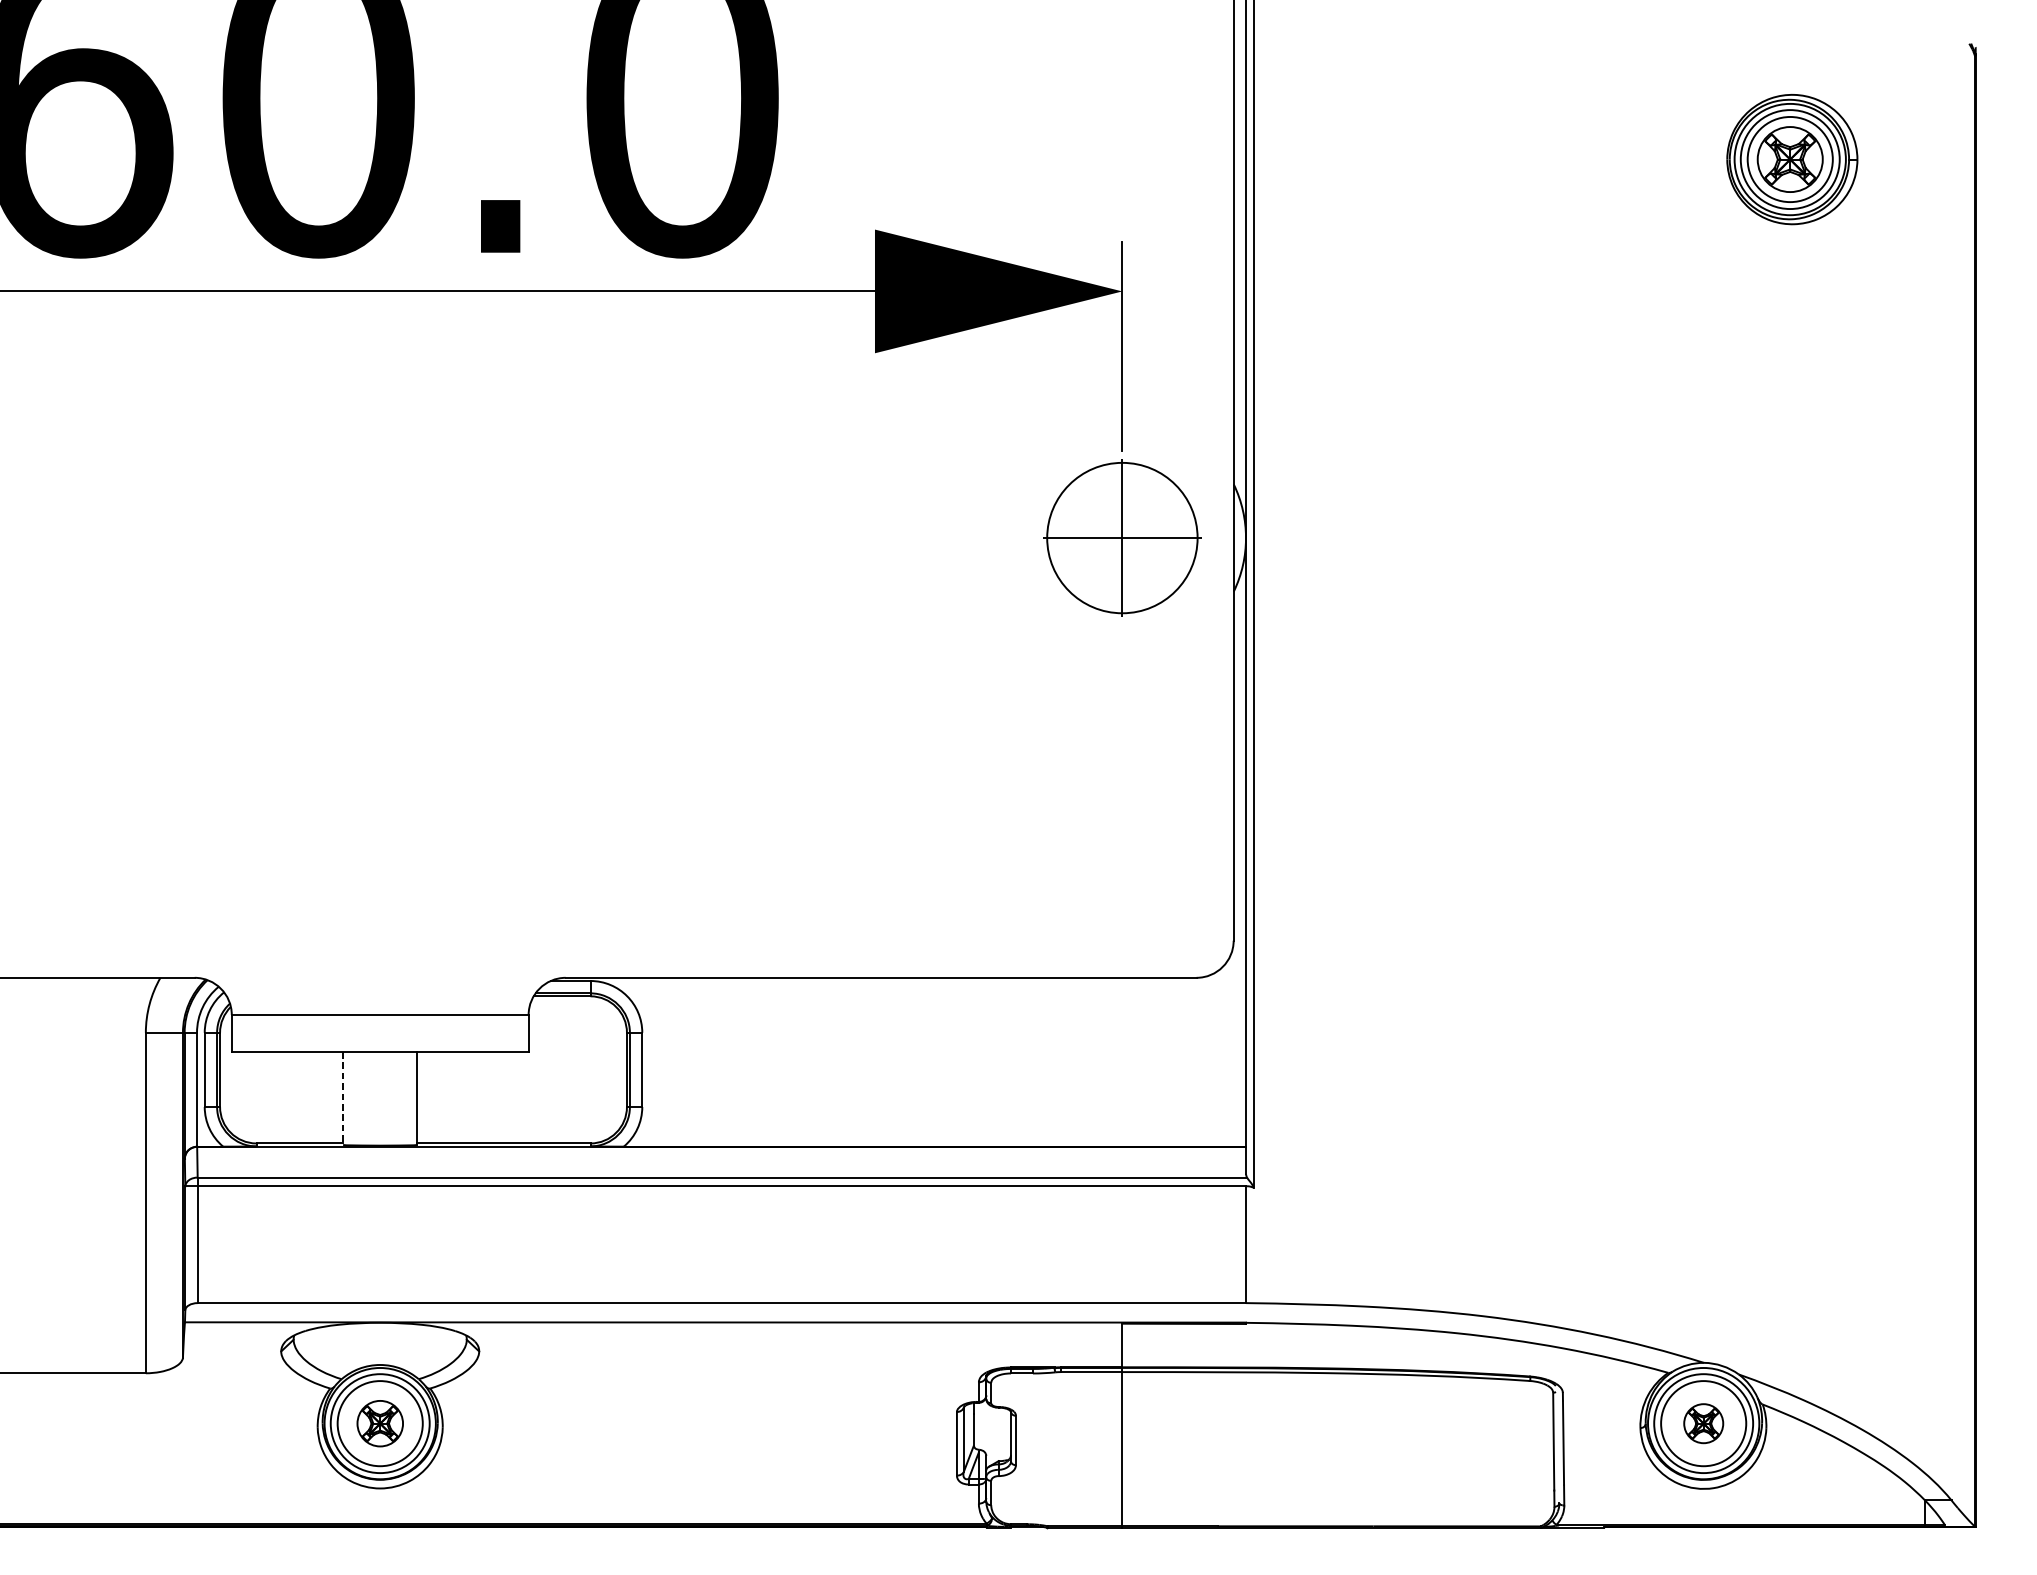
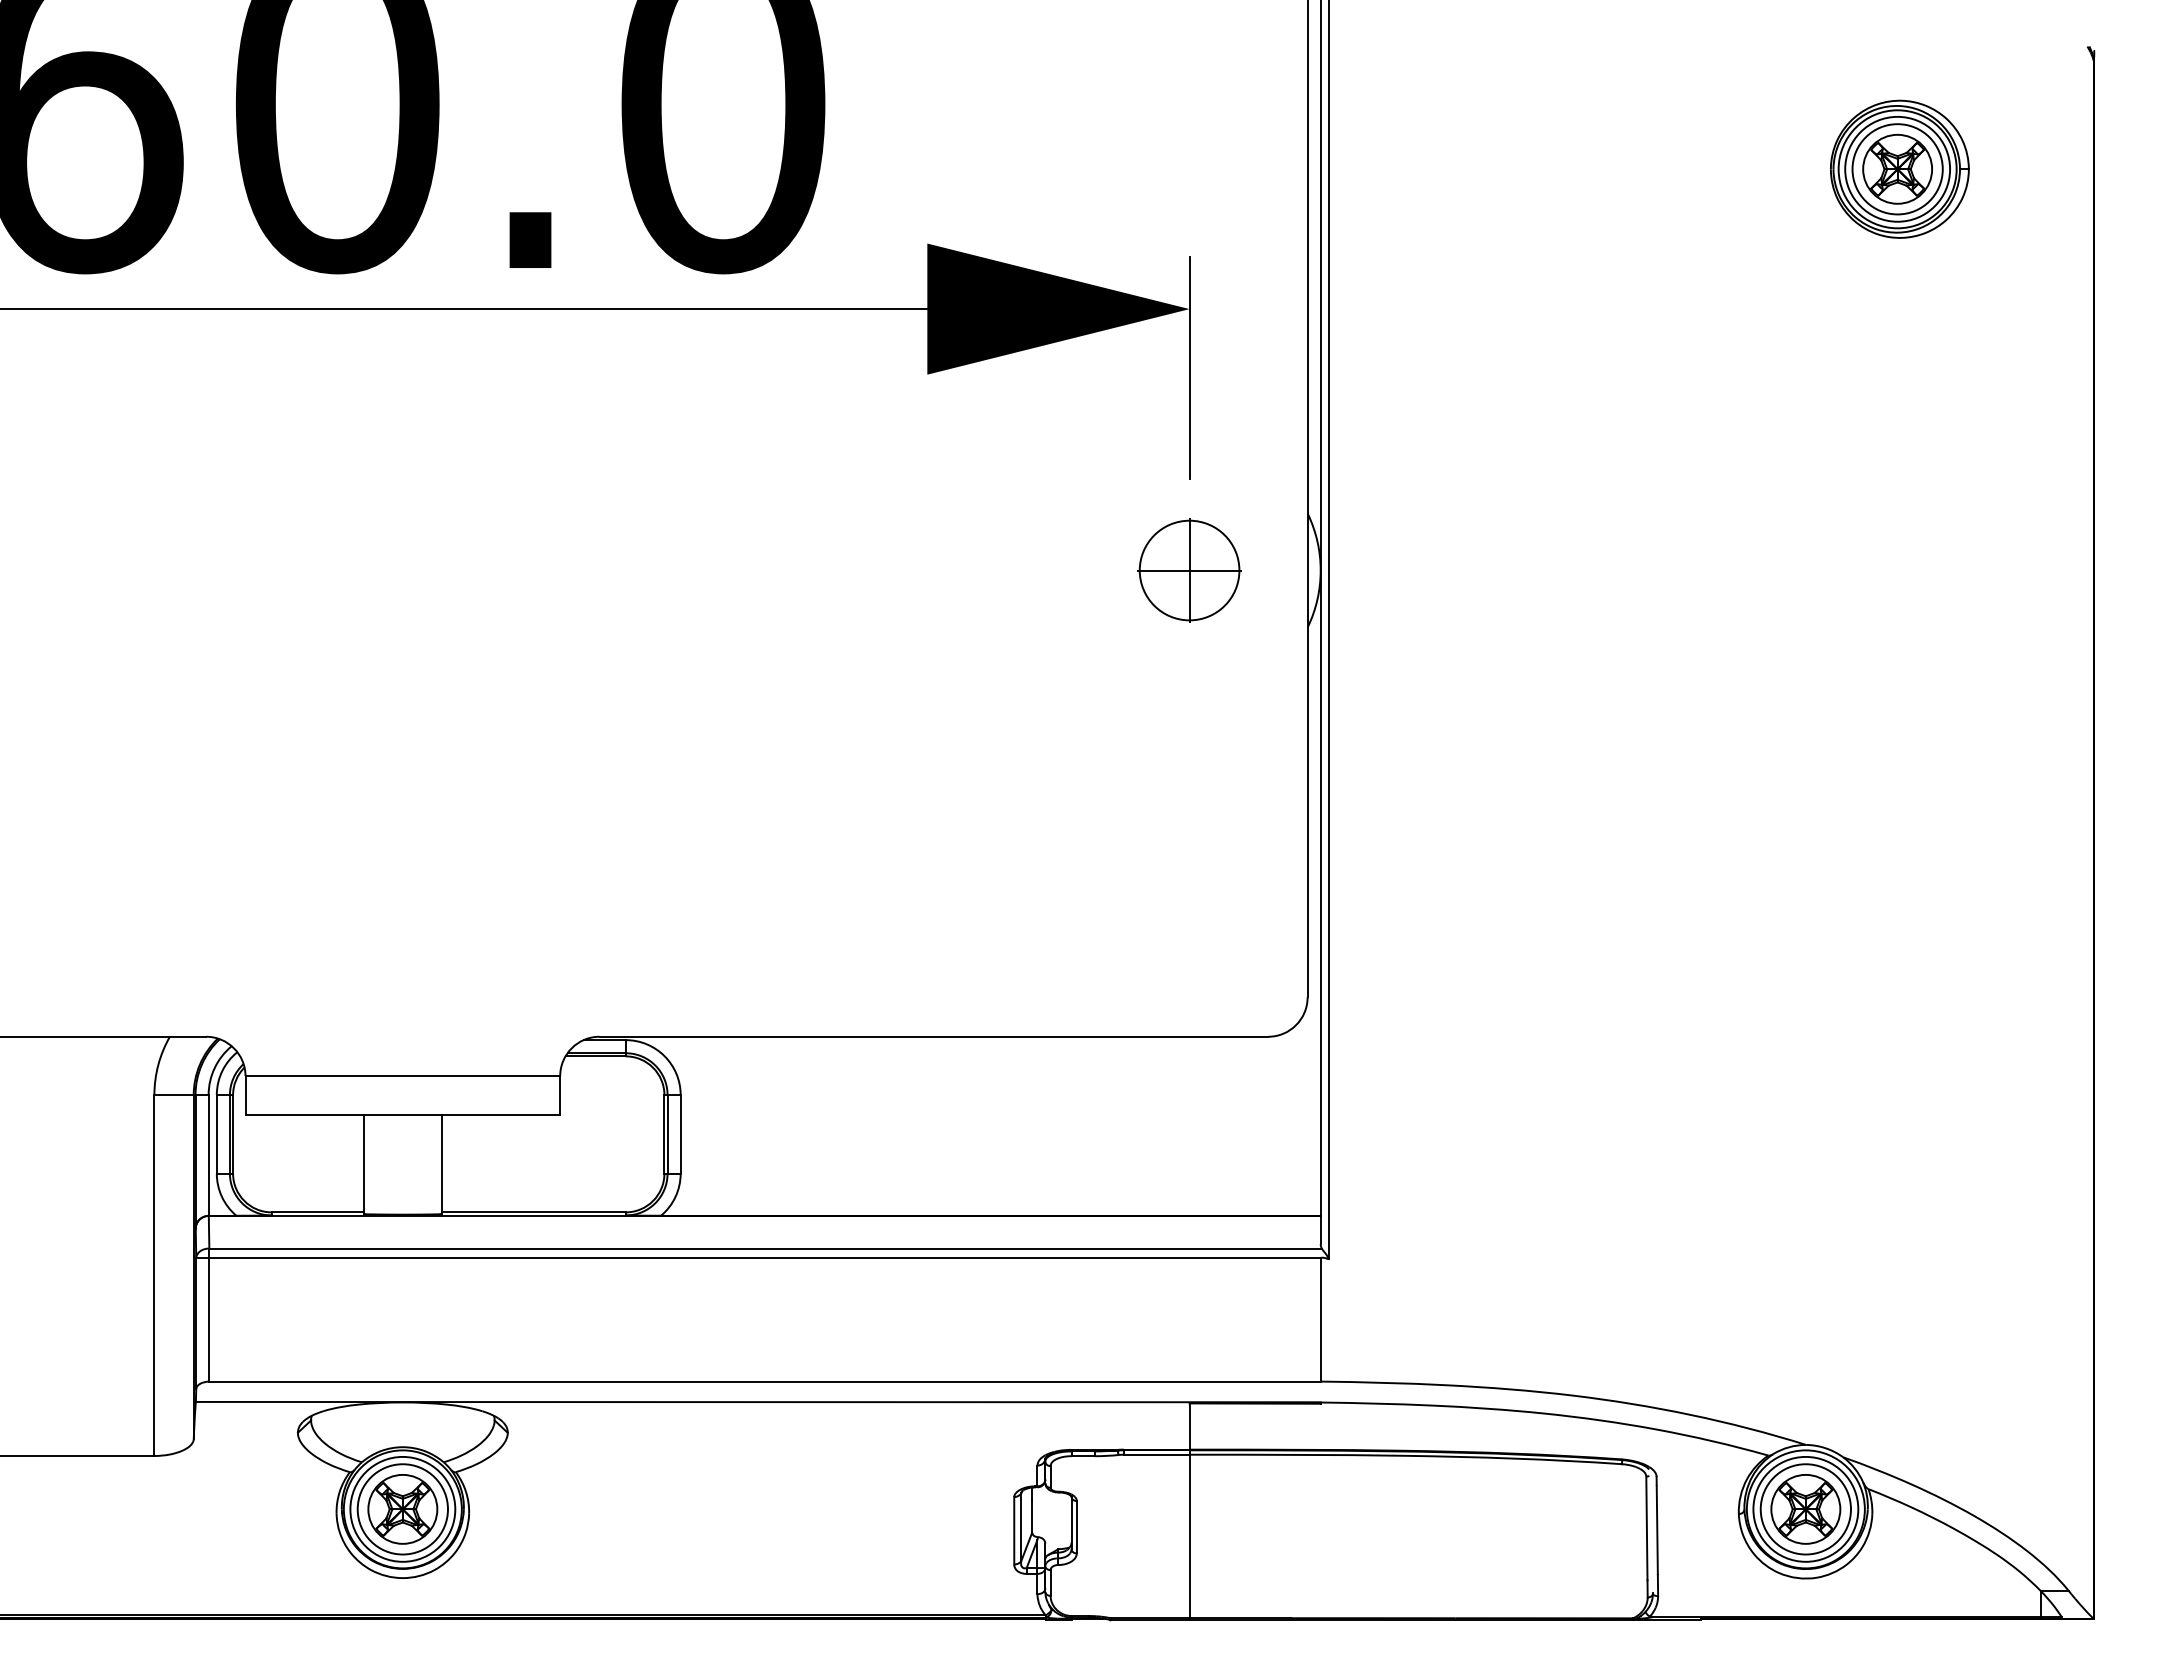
part: (1122, 537) -> (1189, 570), size x0.62
line: (343, 1099) -> (363, 1165), dashed -> solid
part: (379, 1423) -> (402, 1509), size x1.43
part: (1703, 1423) -> (1805, 1509), size x1.67

